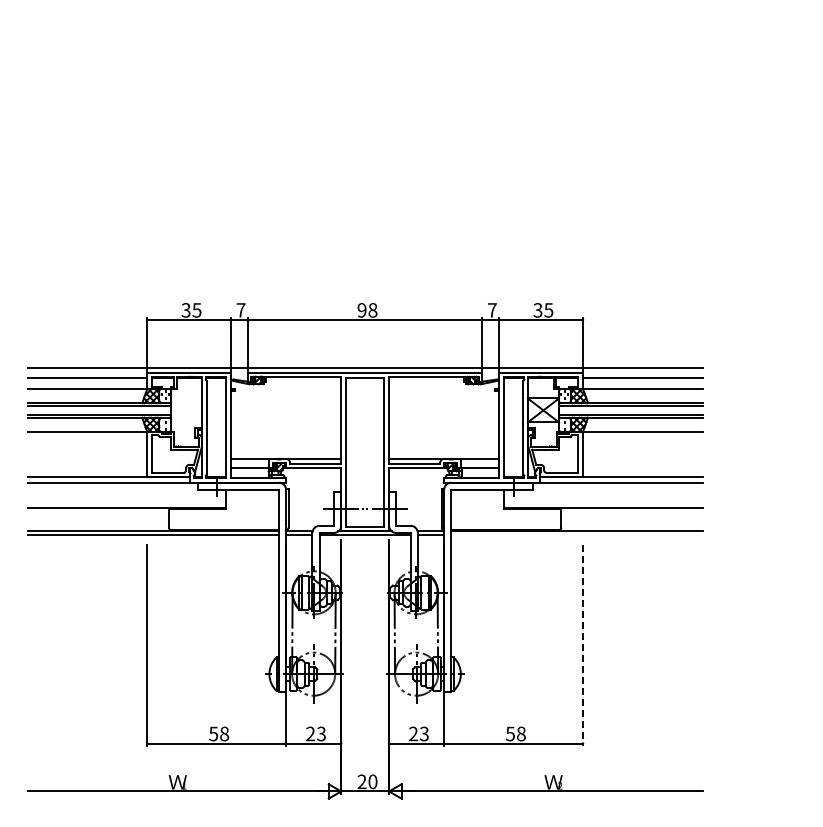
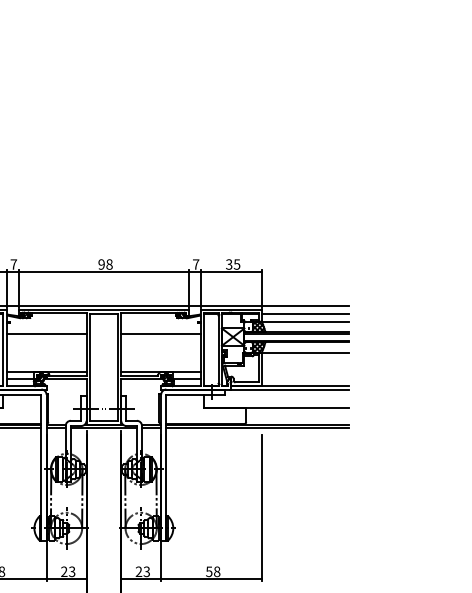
line: (286, 406) -> (46, 334), added
line: (444, 406) -> (161, 334), added
line: (576, 535) -> (257, 427), added
line: (582, 645) -> (261, 507), dashed -> solid

